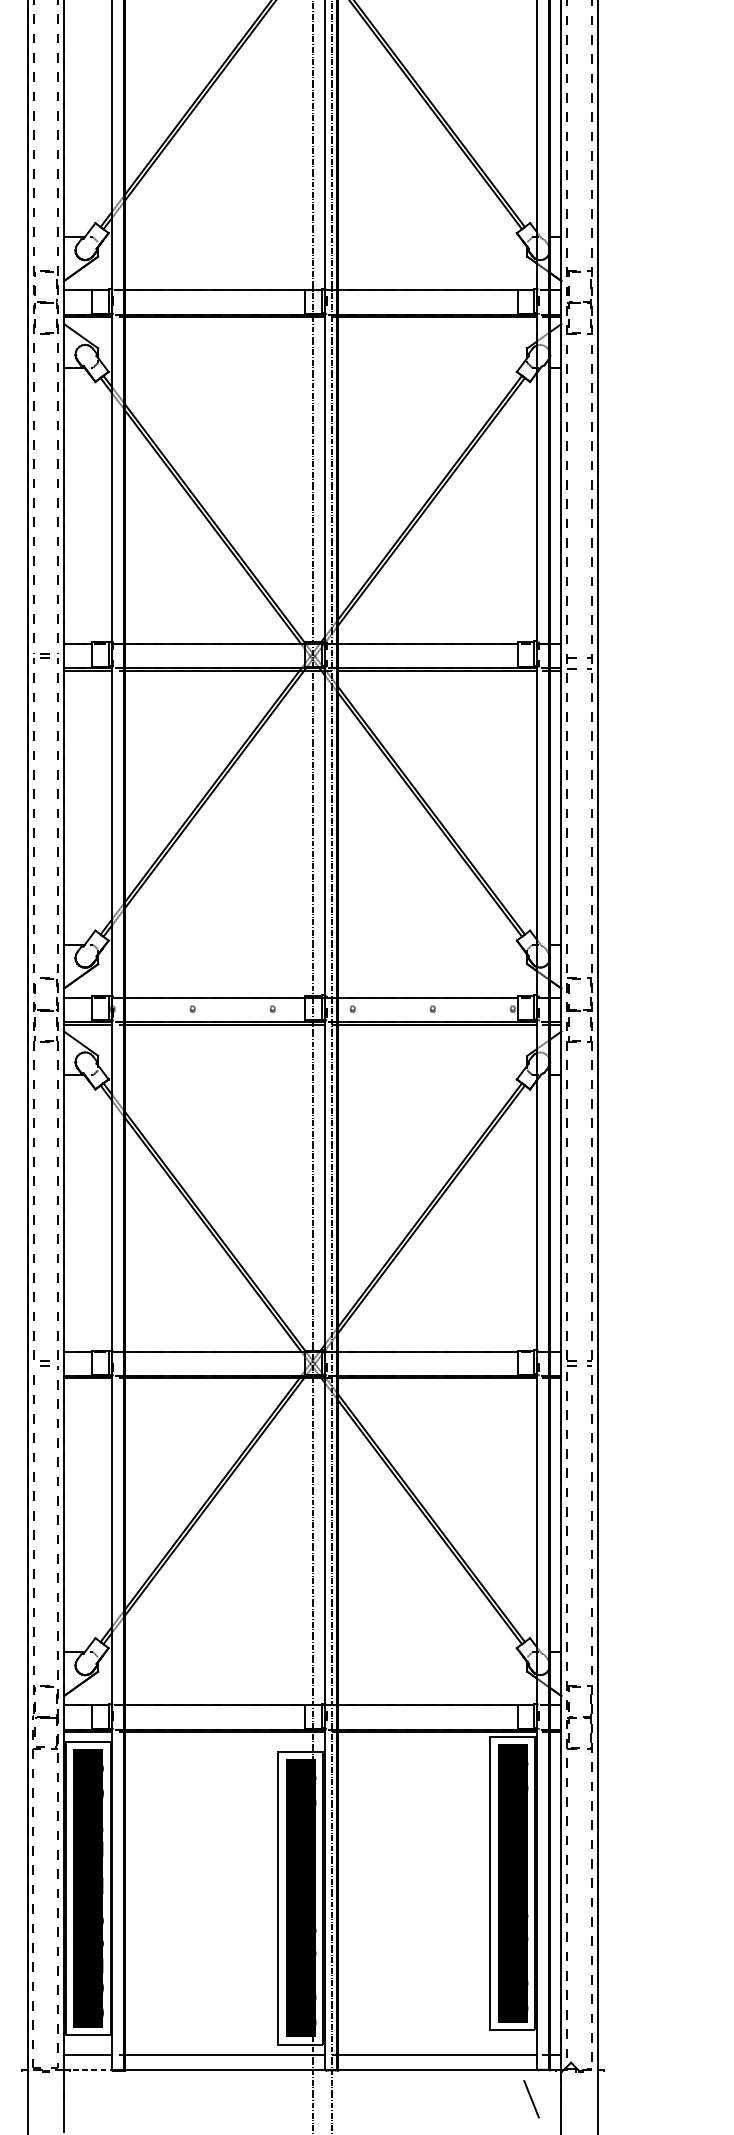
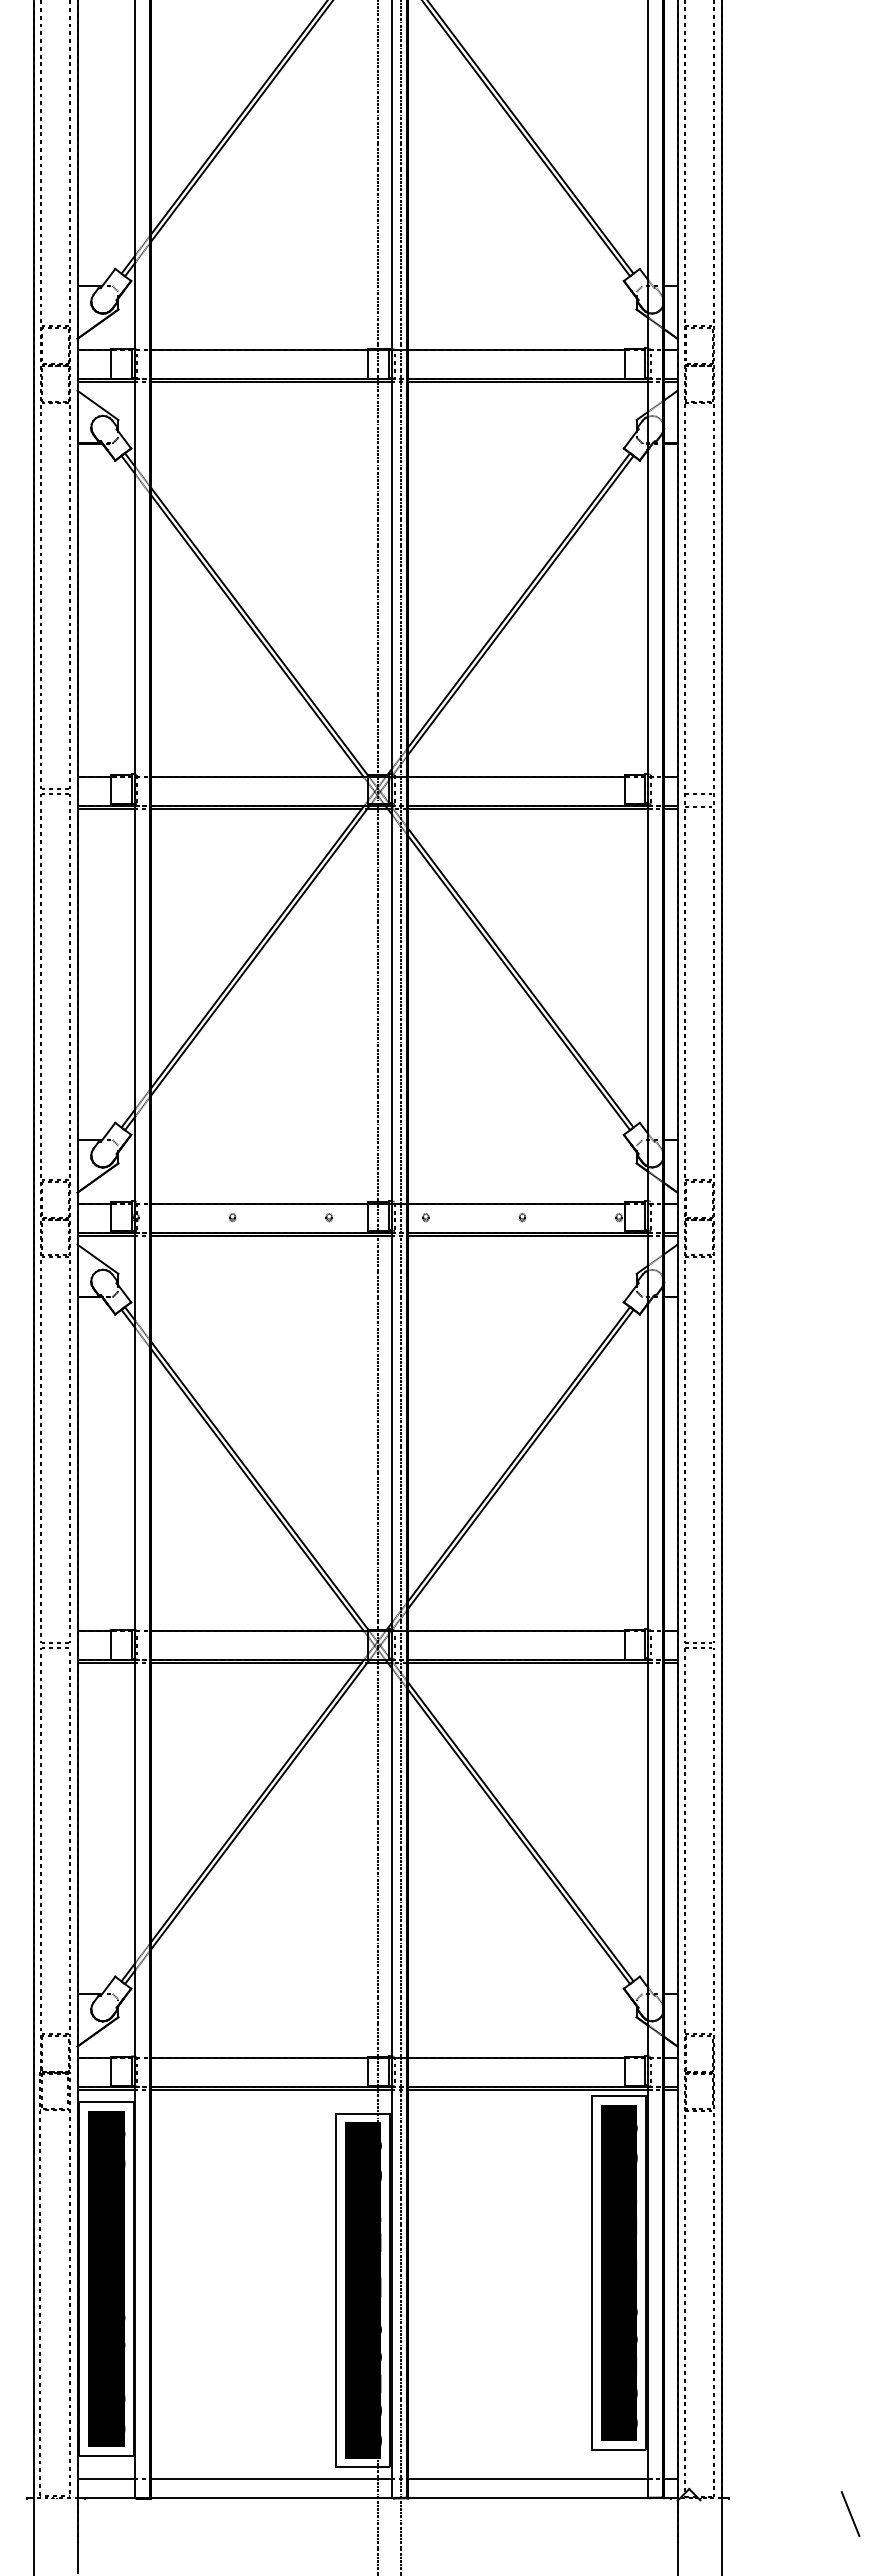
line: (88, 2070) -> (106, 2498), dashed -> solid
line: (531, 2098) -> (850, 2513), moved

